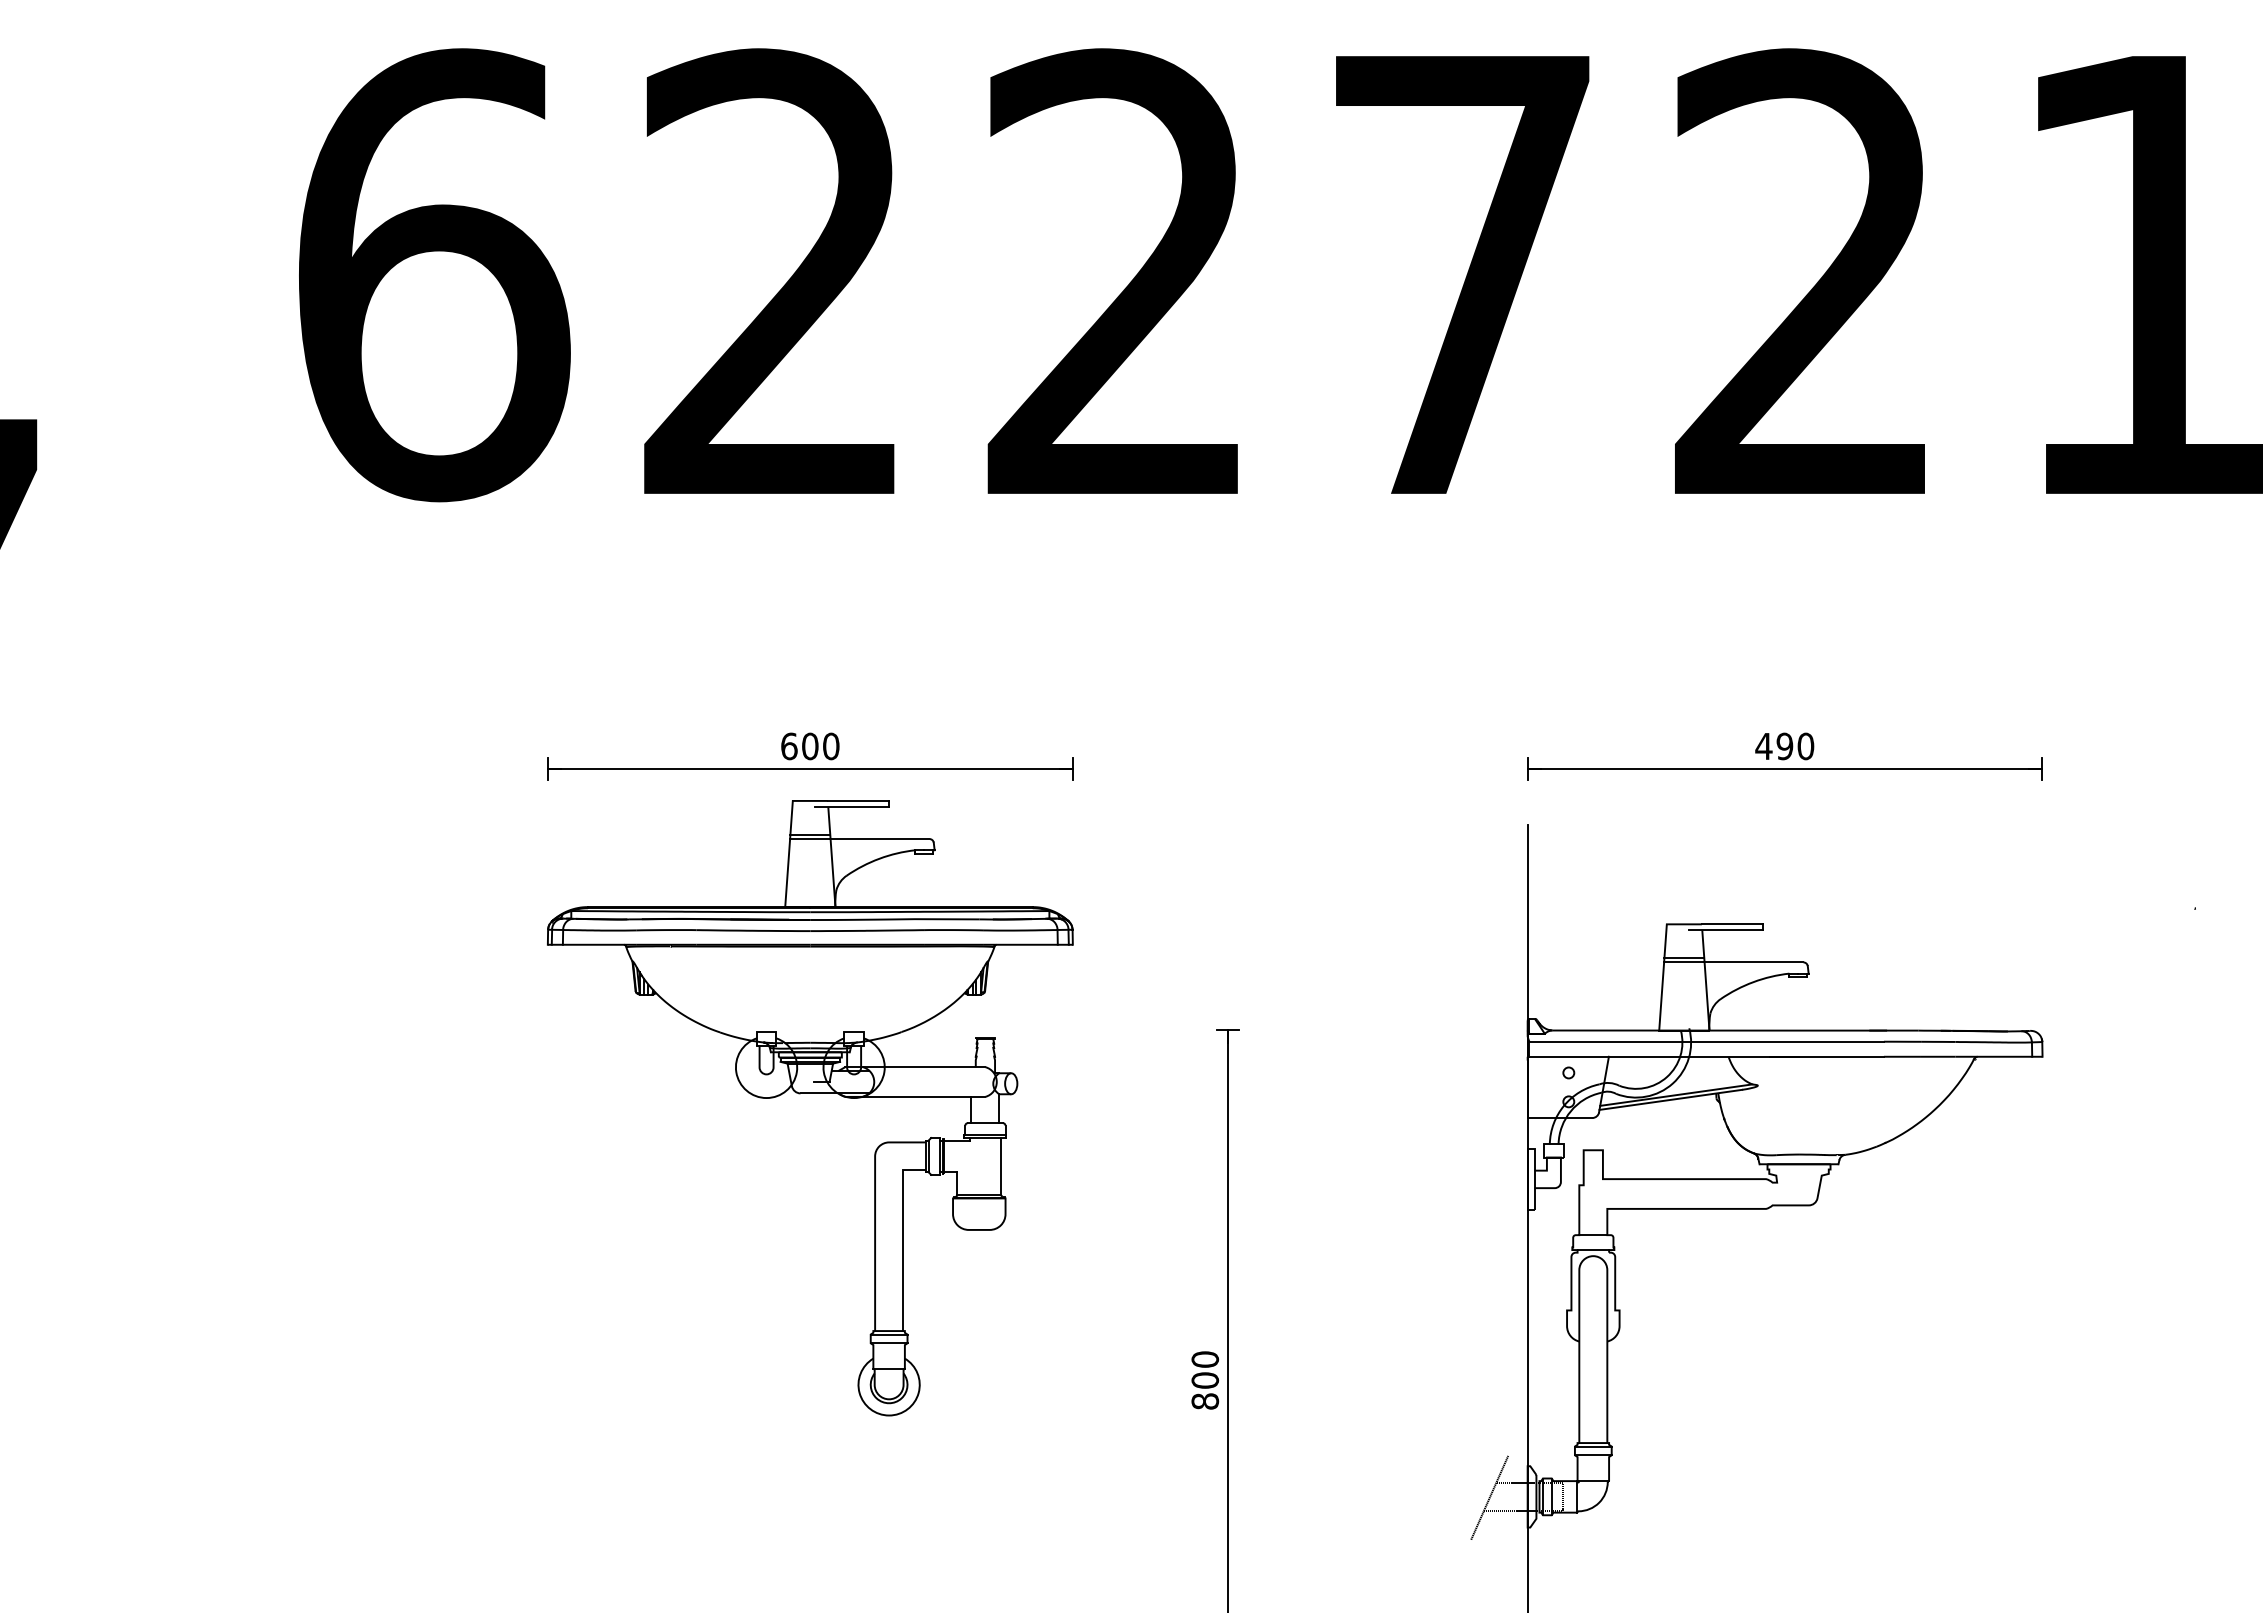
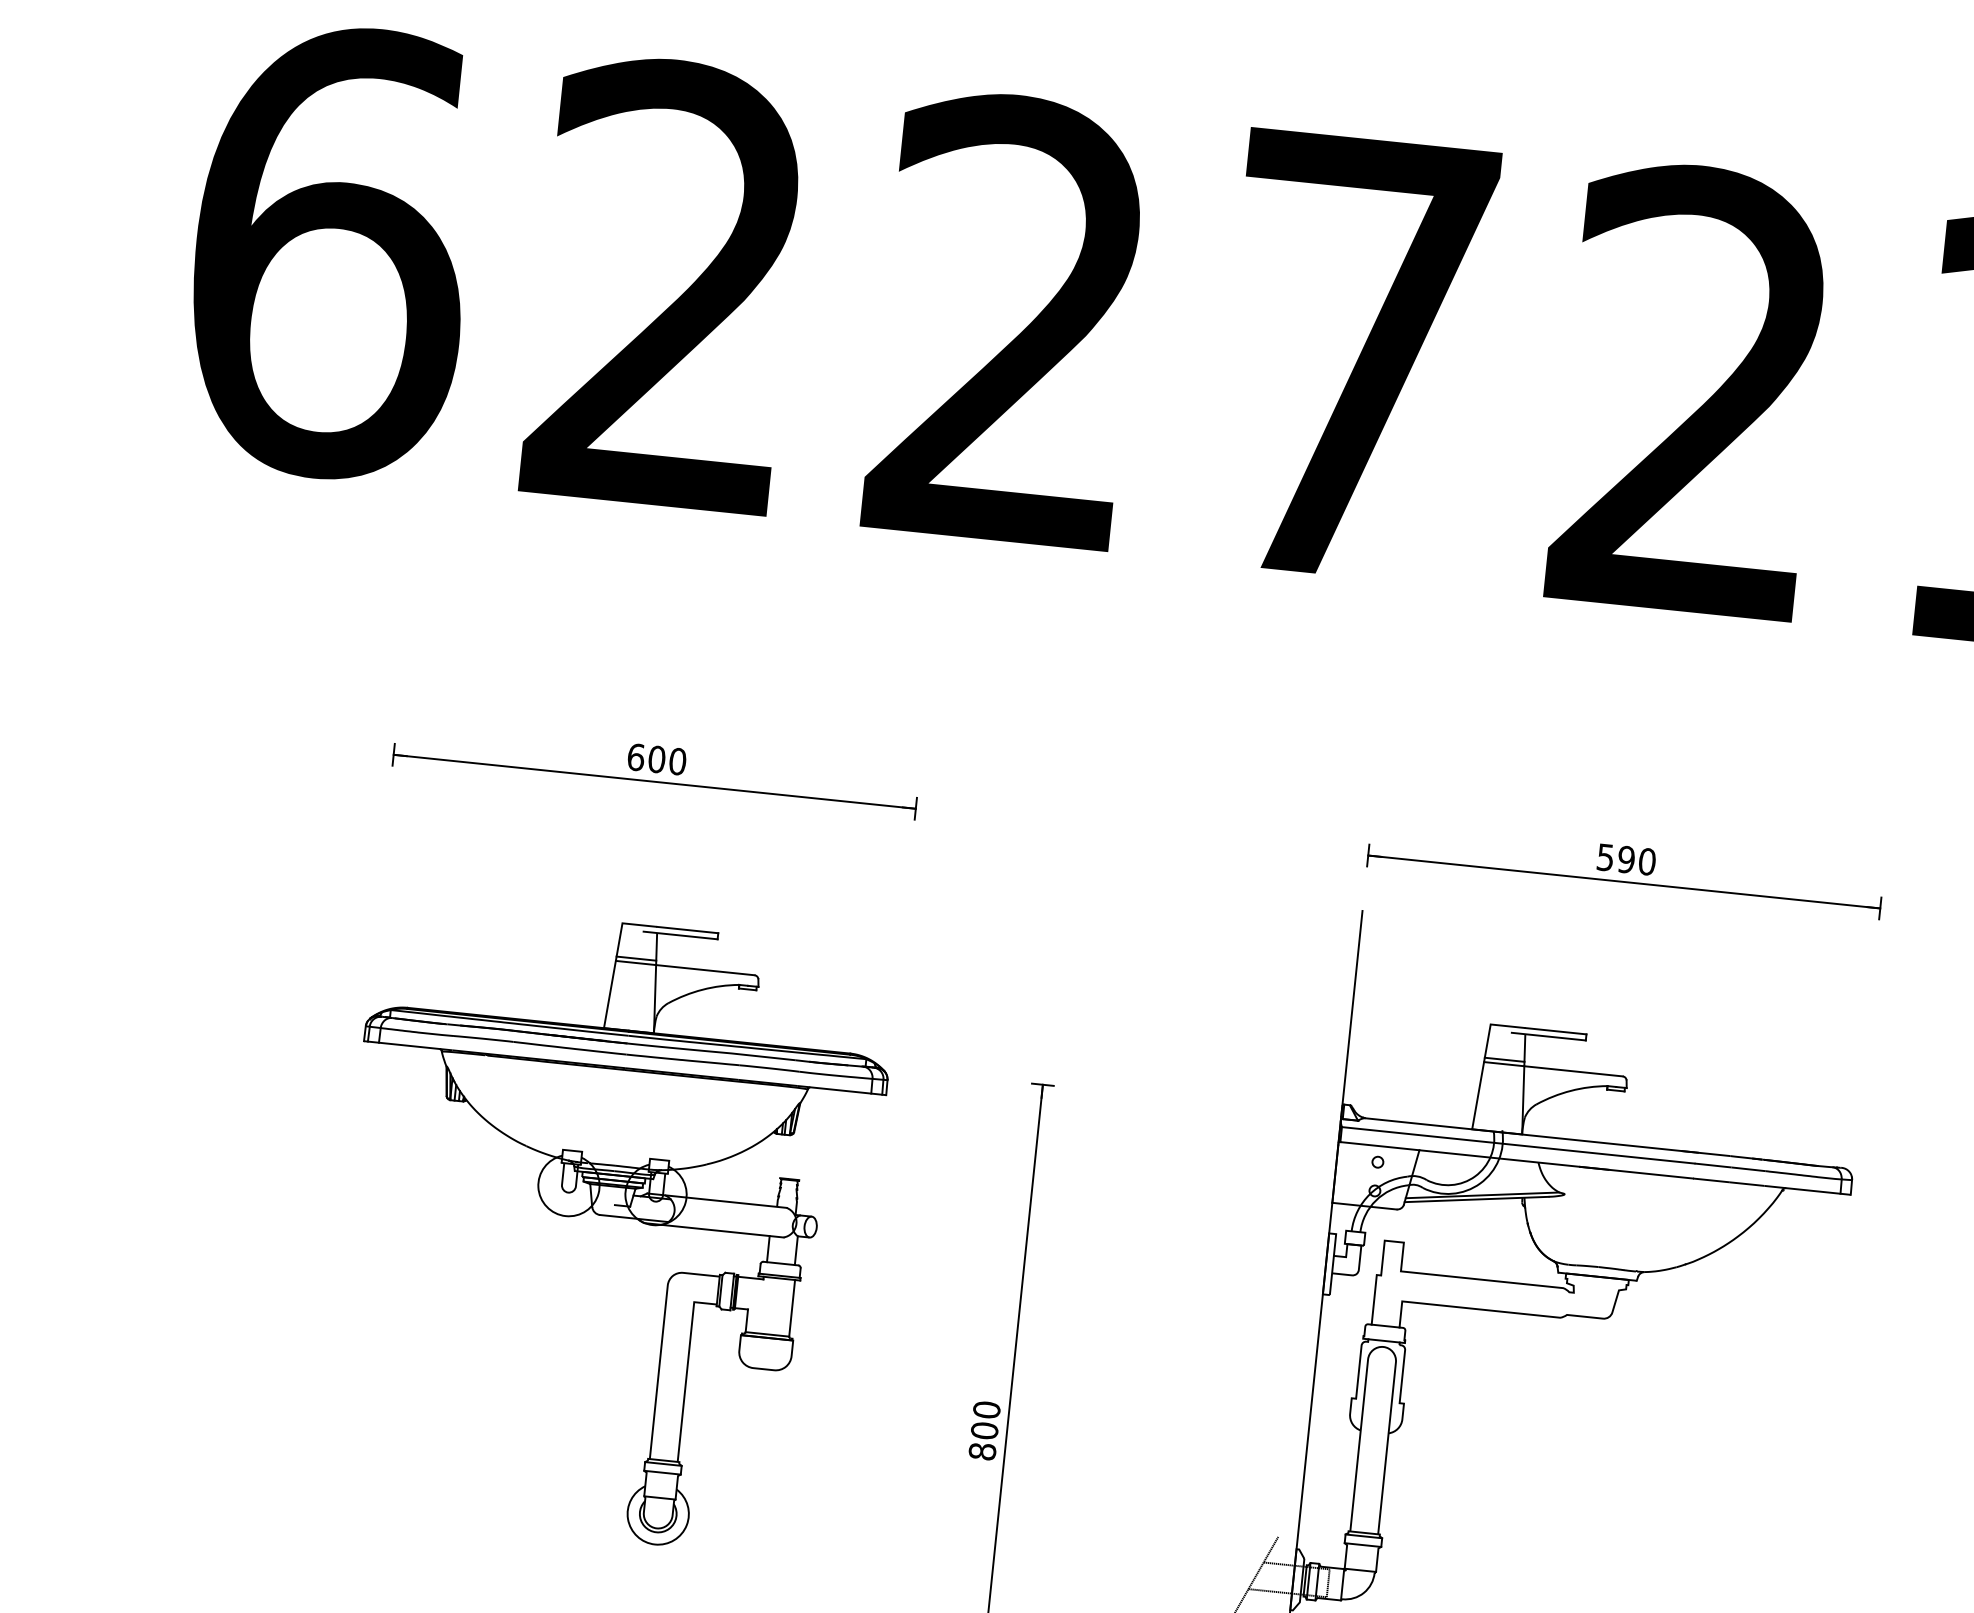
text: (1763, 746) -> (1605, 857), 490 -> 590
part: (810, 1093) -> (609, 1216), moved

